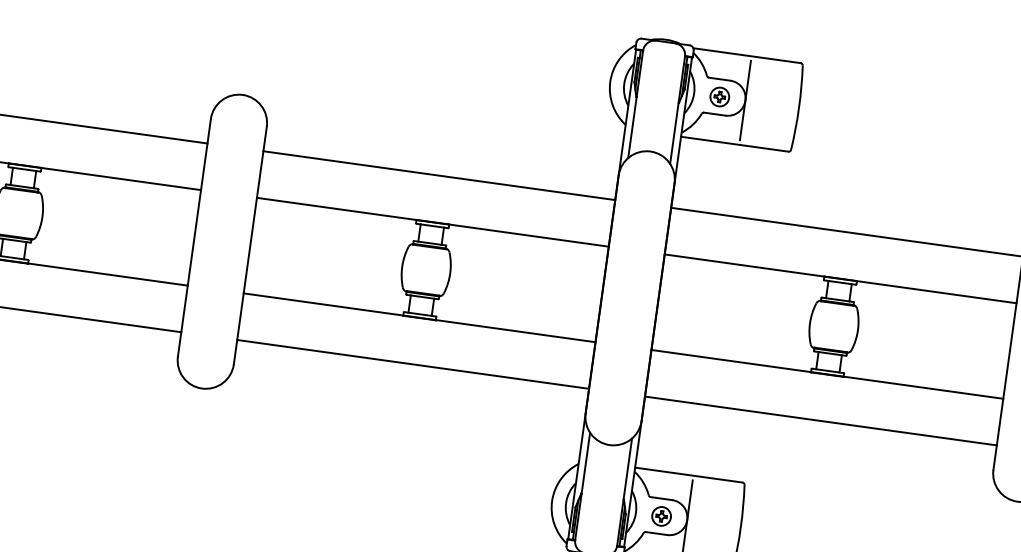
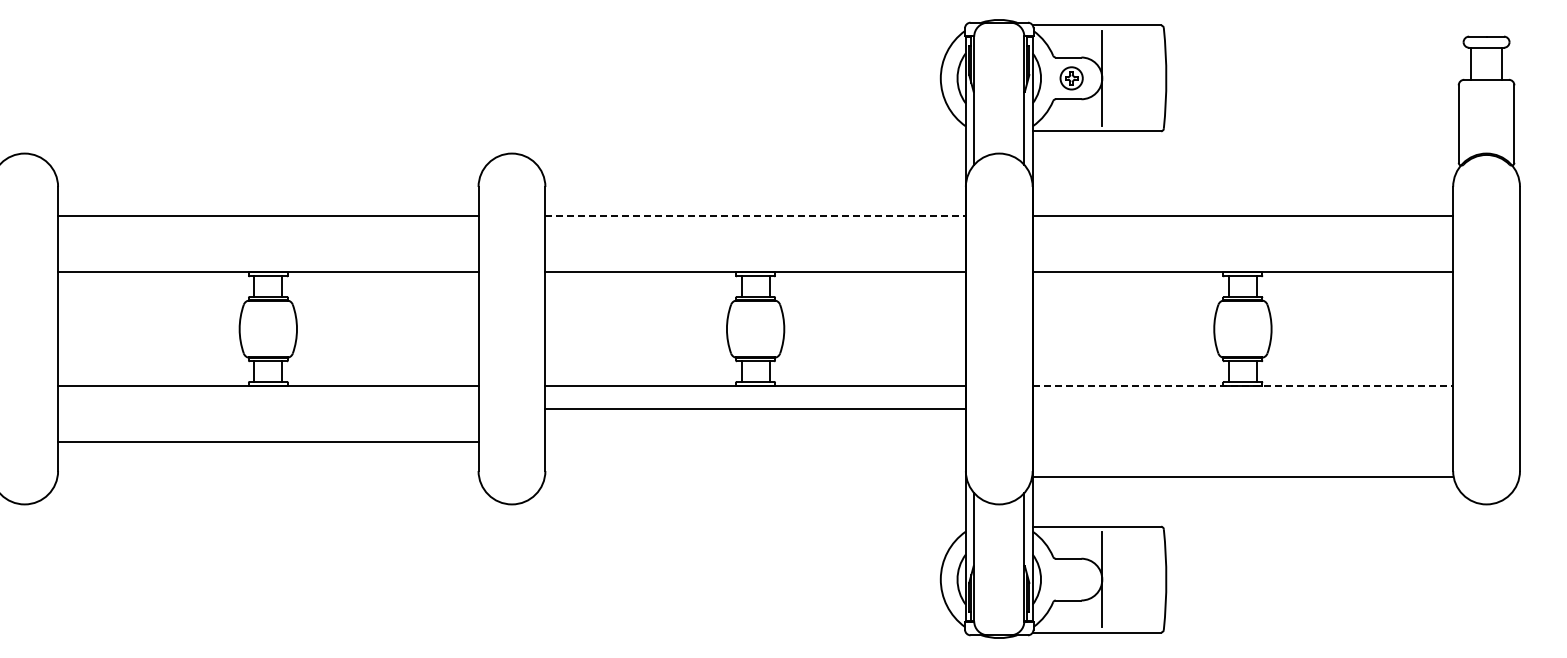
line: (440, 175) -> (756, 216), solid -> dashed
line: (413, 364) -> (755, 408), moved
line: (827, 374) -> (1243, 386), solid -> dashed
line: (820, 420) -> (1242, 476), moved
part: (661, 516) -> (1071, 579), removed

